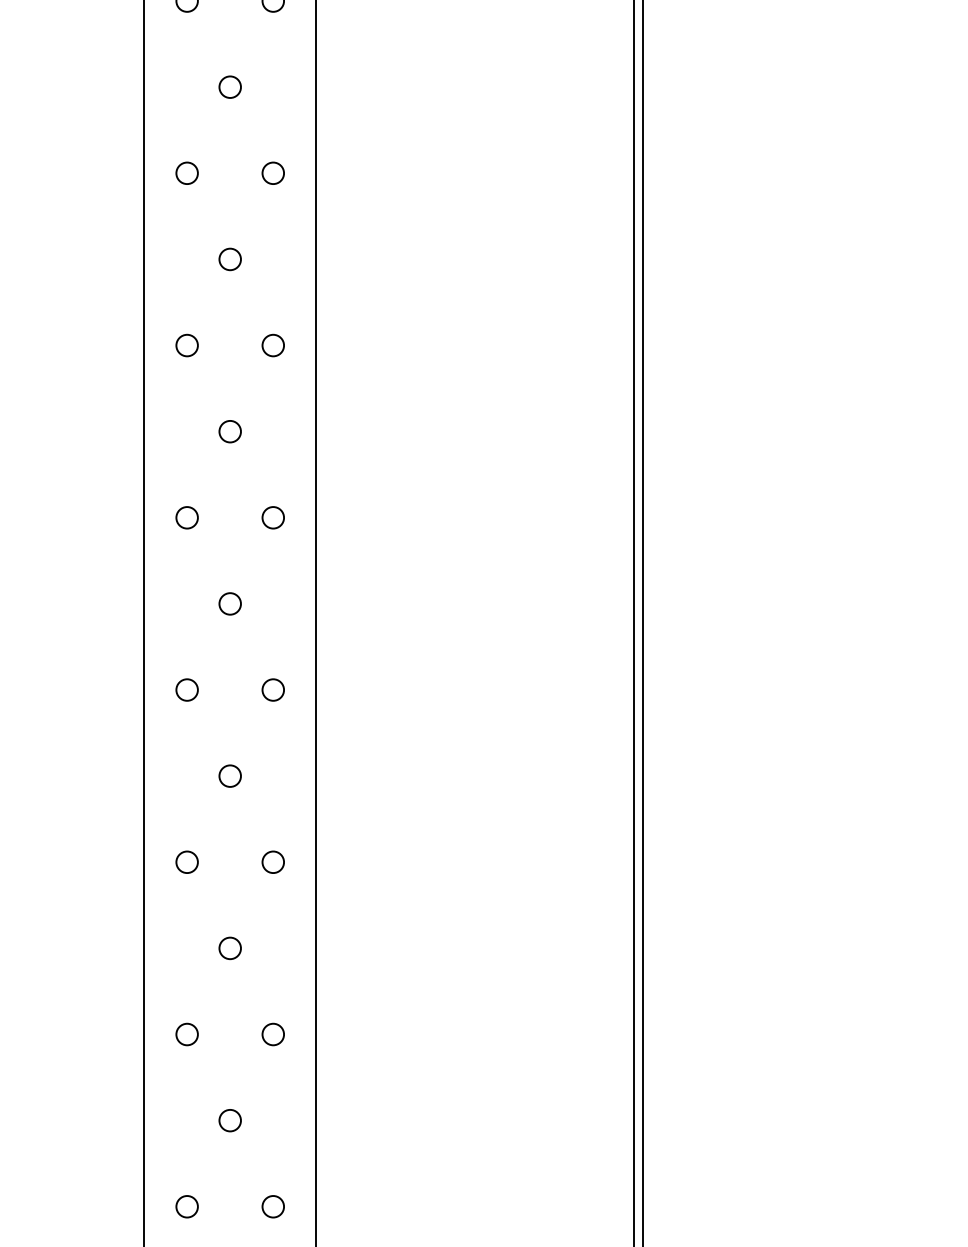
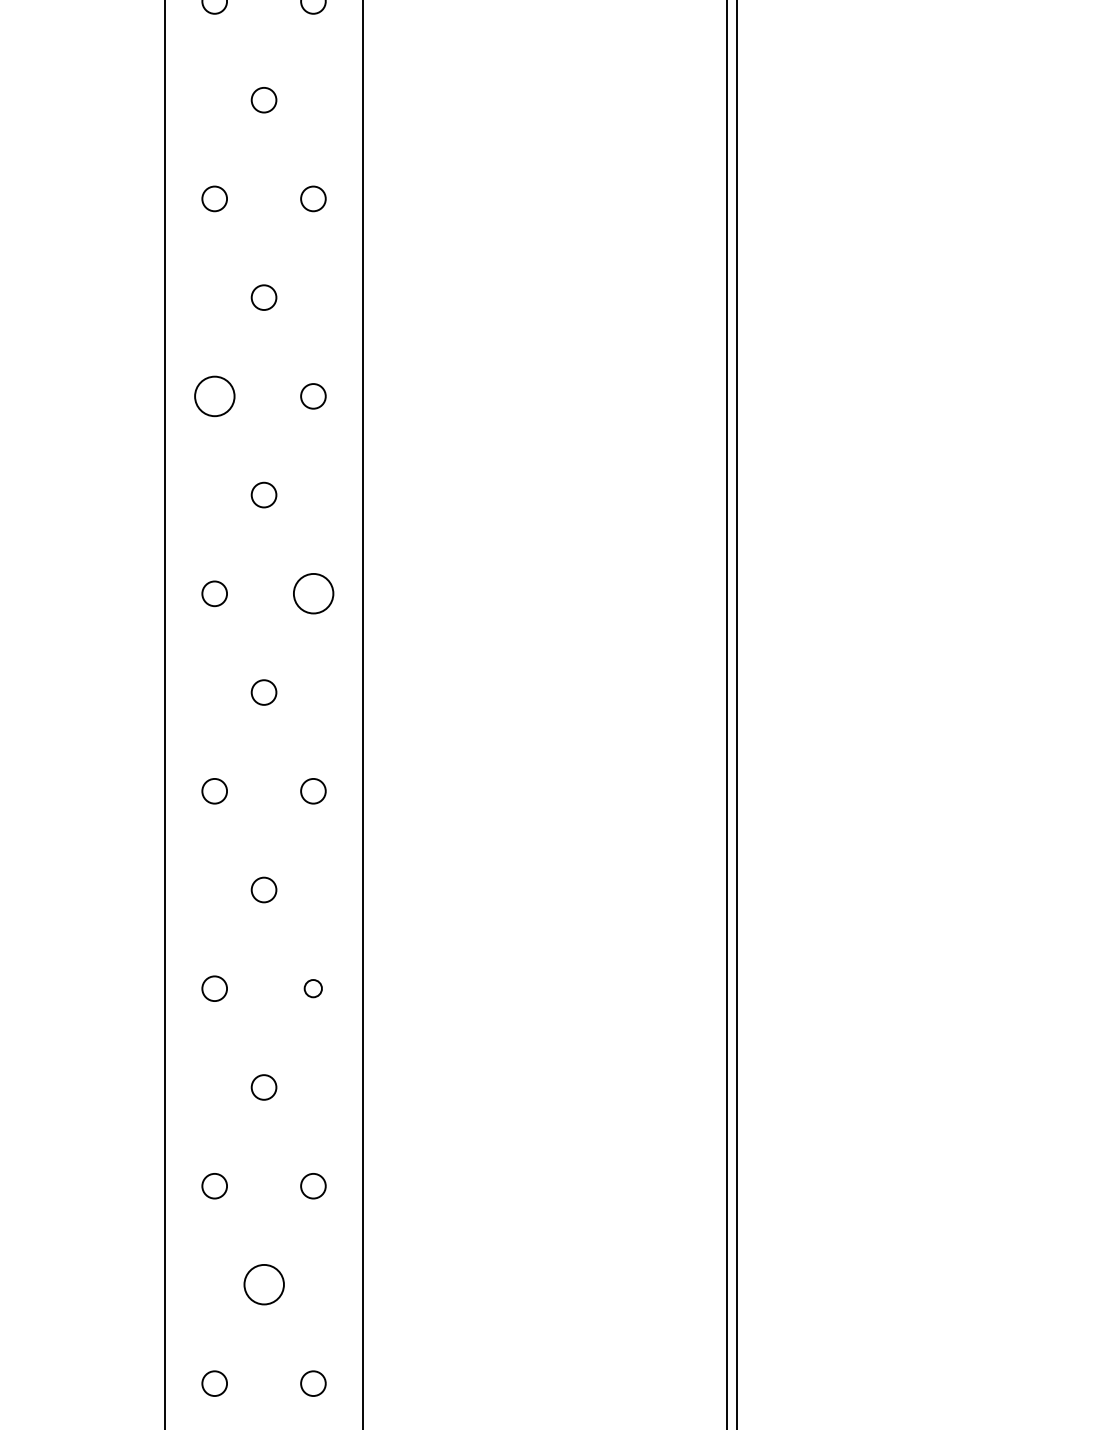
circle: (186, 345) -> (213, 396), size x1.6
circle: (272, 517) -> (312, 593), size x1.6
circle: (272, 861) -> (312, 987), size x0.7
circle: (229, 1120) -> (263, 1284), size x1.6

